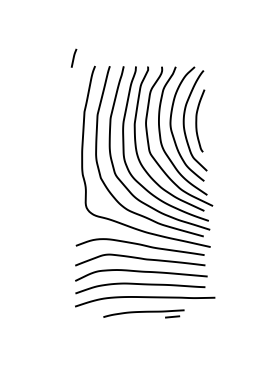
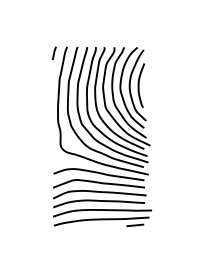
line: (73, 57) -> (54, 52), moved
part: (143, 313) -> (101, 221), size x1.67

